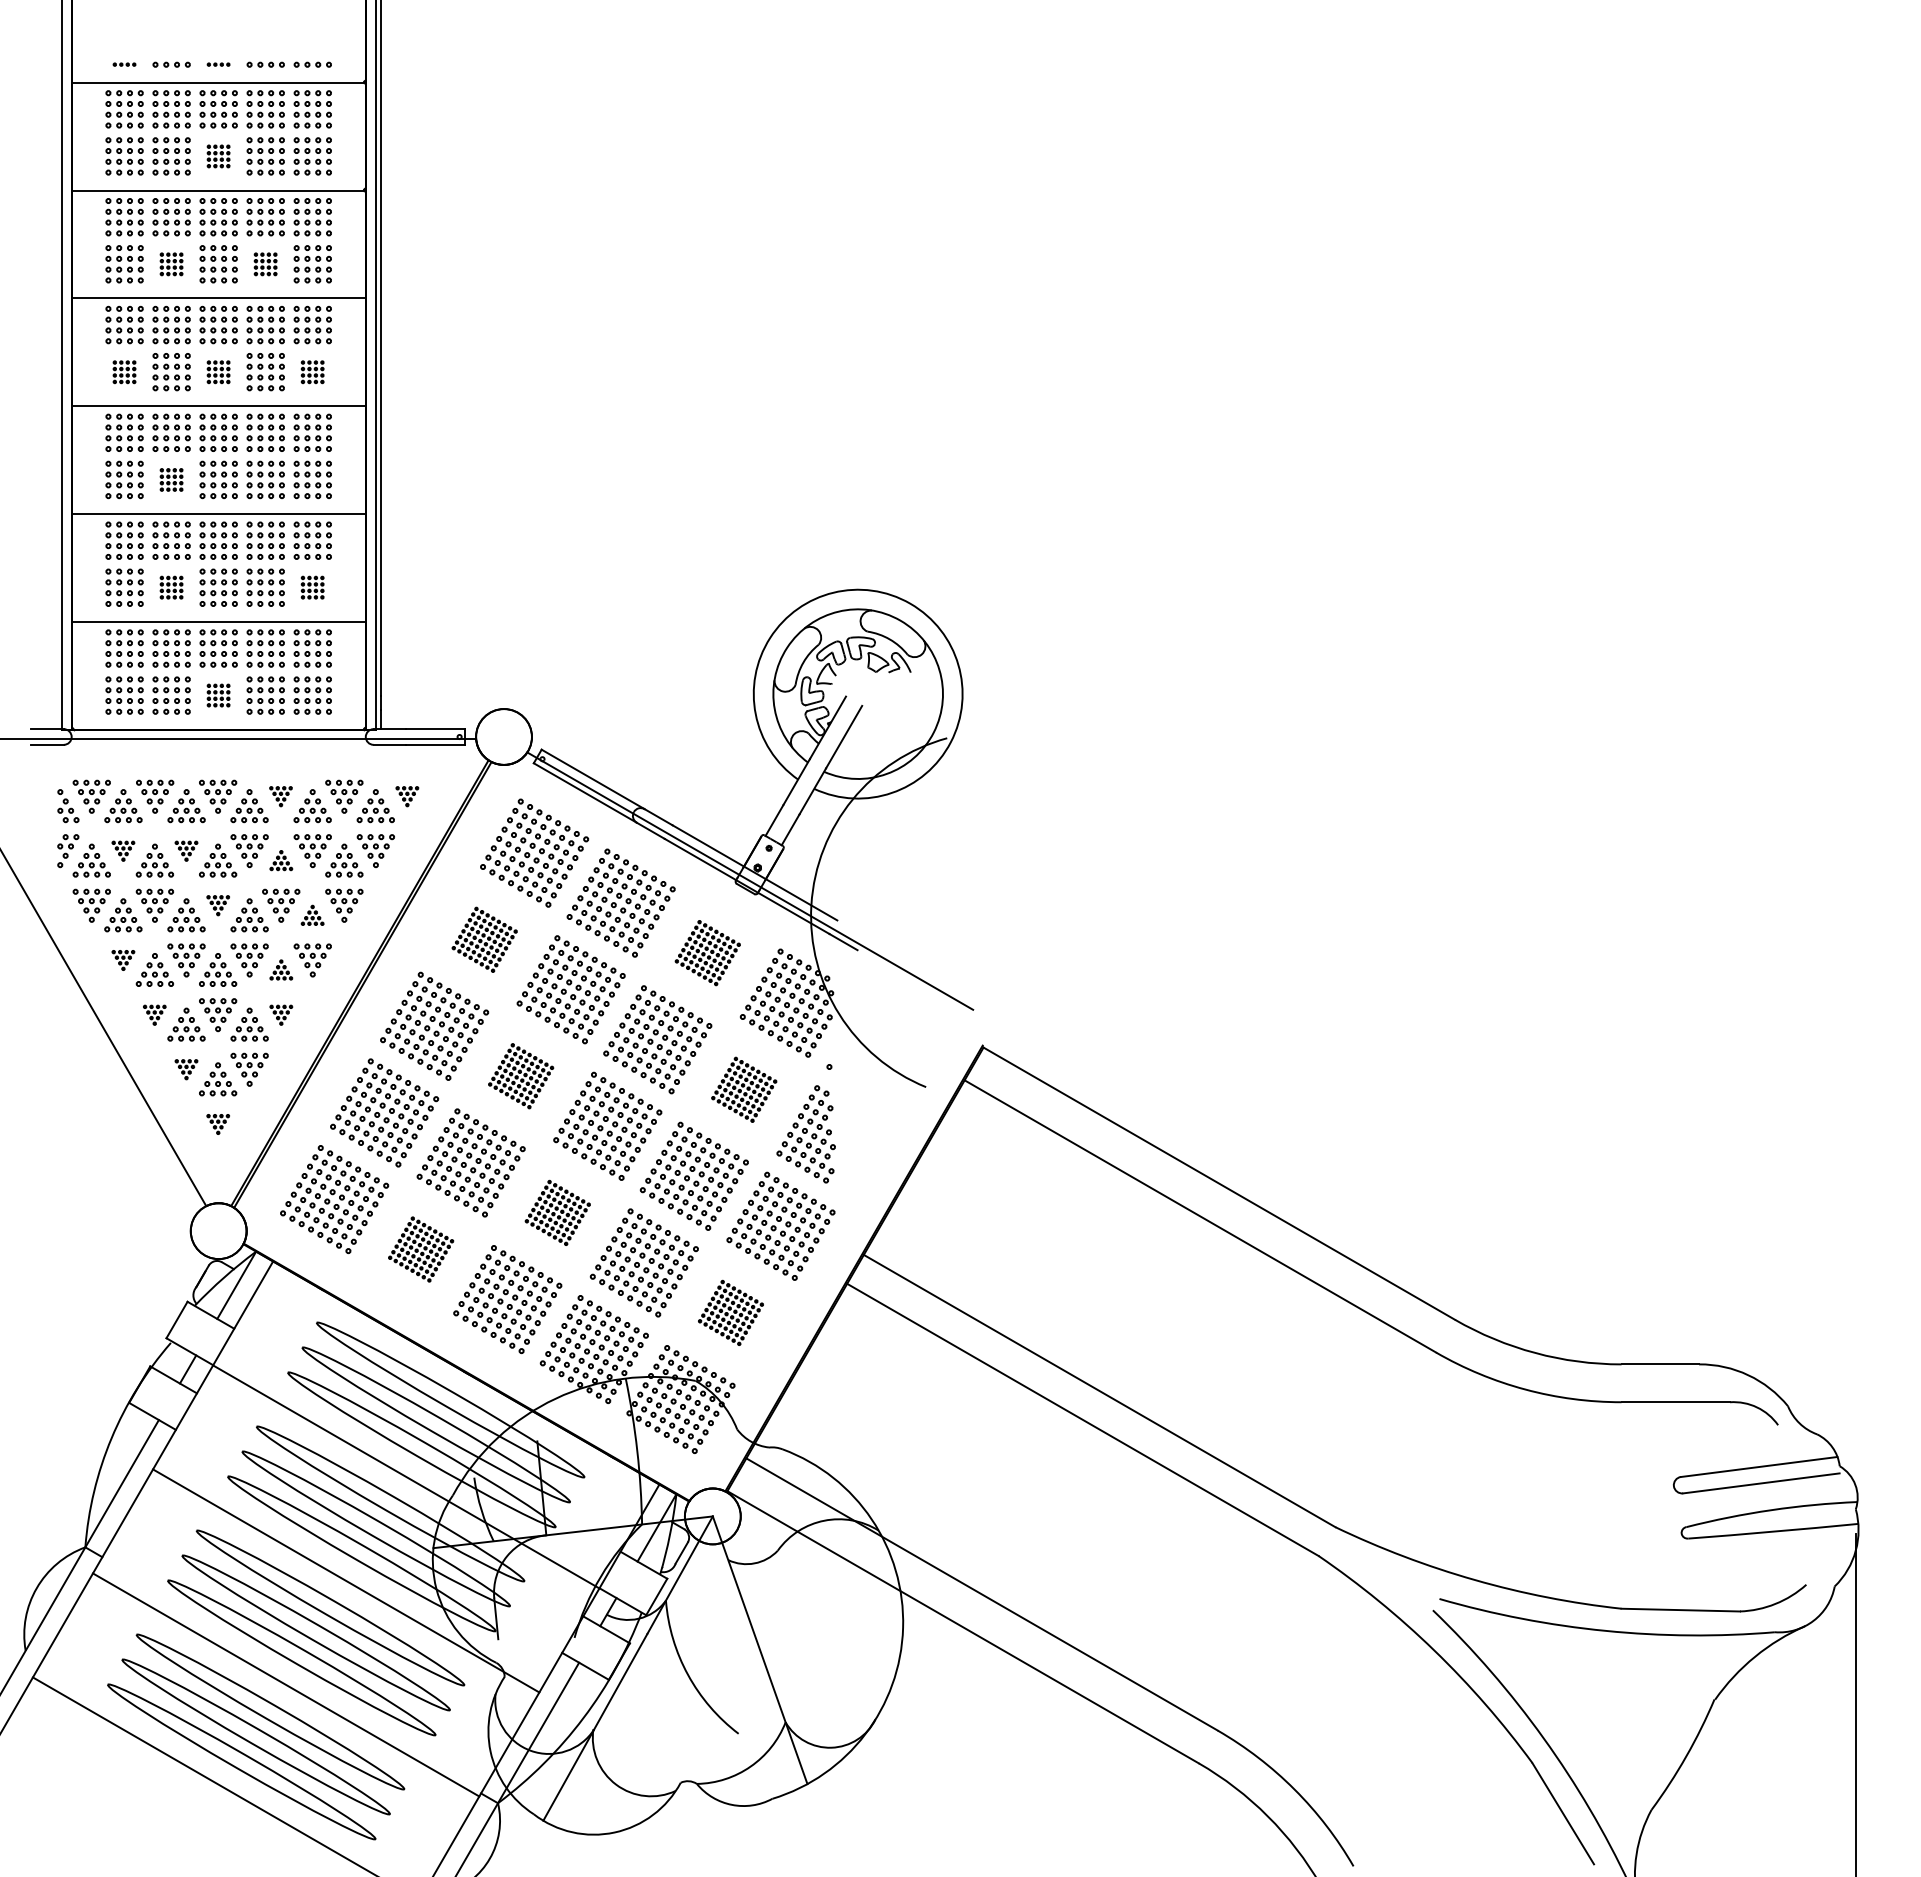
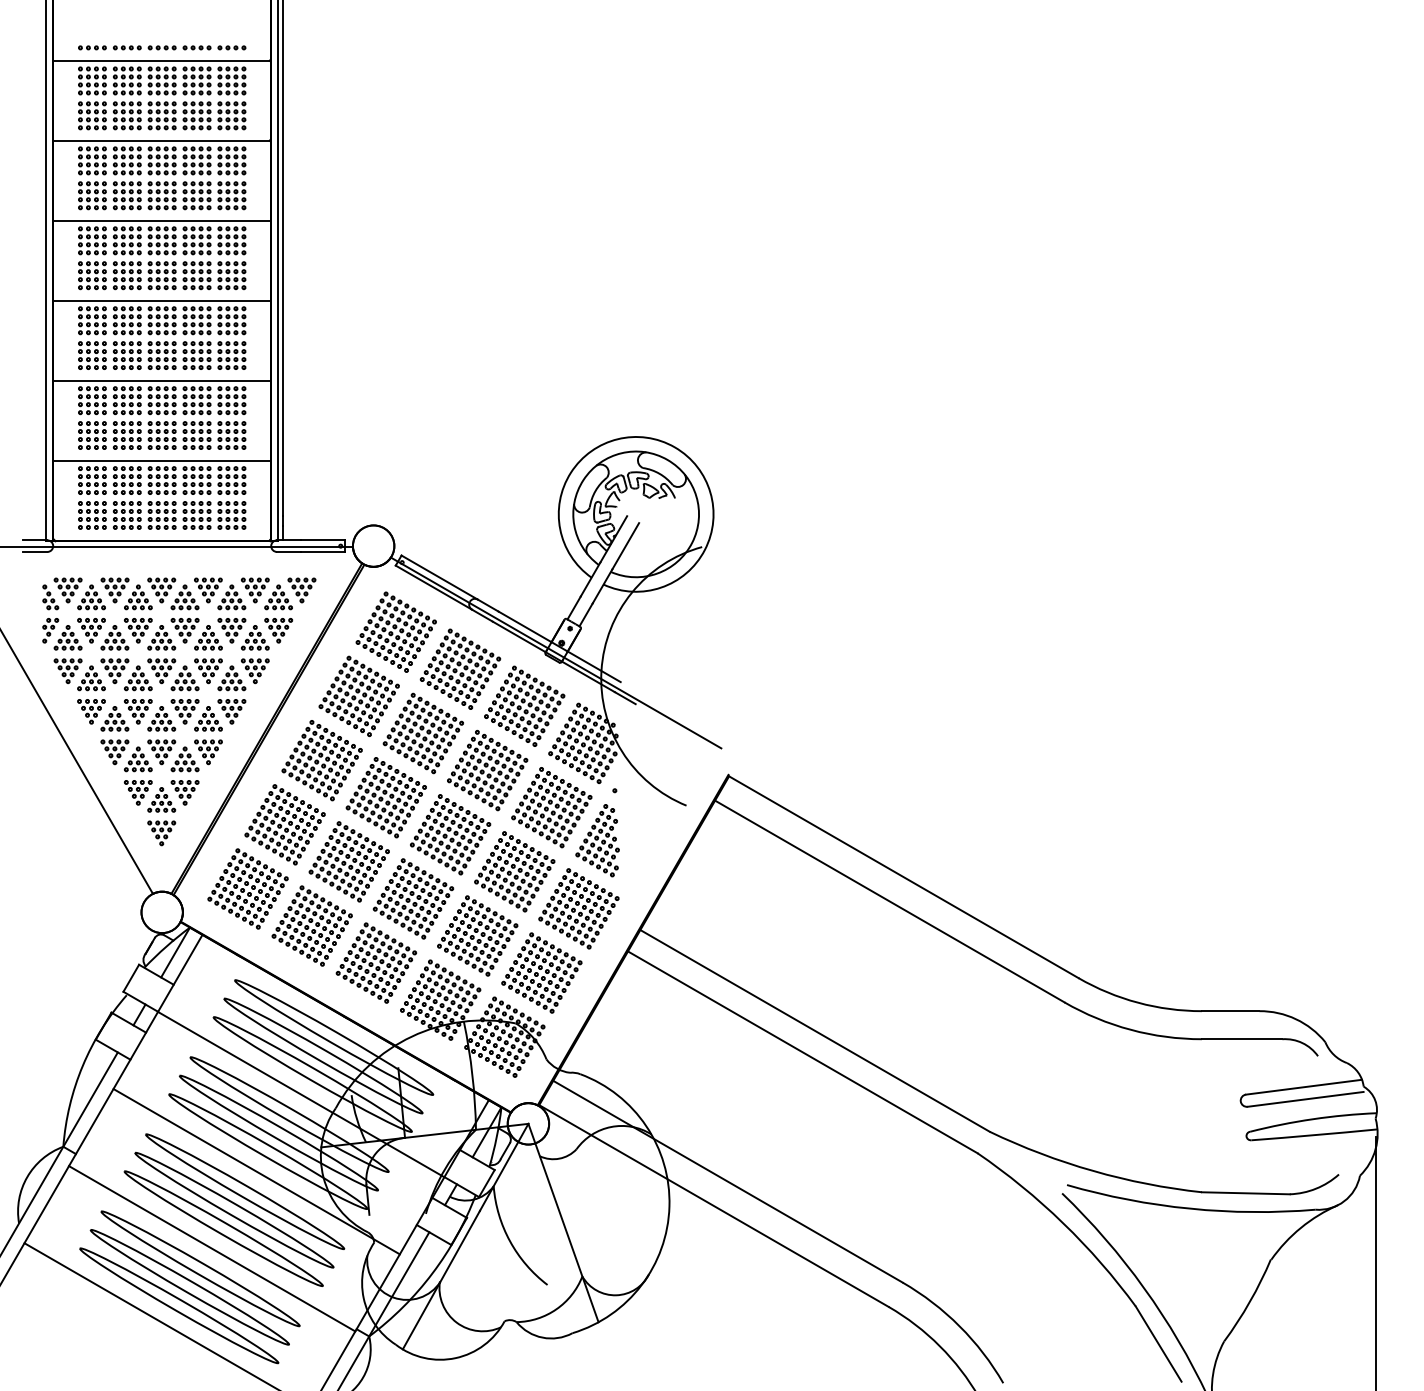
part: (124, 64) -> (92, 47), size x1.67
part: (218, 64) -> (162, 47), size x1.67
part: (218, 156) -> (162, 115), size x1.67
part: (171, 264) -> (127, 195), size x1.67
part: (265, 264) -> (196, 195), size x1.67
part: (124, 372) -> (92, 275), size x1.67
part: (218, 372) -> (162, 275), size x1.67
part: (312, 372) -> (231, 275), size x1.67
part: (171, 479) -> (127, 355), size x1.67
part: (171, 587) -> (127, 435), size x1.67
part: (312, 587) -> (231, 435), size x1.67
part: (218, 695) -> (162, 515), size x1.67
part: (280, 796) -> (207, 590), size x1.67
part: (407, 796) -> (302, 590), size x1.67
part: (123, 851) -> (91, 631), size x1.67
part: (186, 851) -> (138, 631), size x1.67
part: (281, 860) -> (208, 637), size x1.67
part: (218, 905) -> (162, 671), size x1.67
part: (312, 915) -> (231, 678), size x1.67
part: (484, 939) -> (359, 696), size x1.67
part: (707, 952) -> (524, 705), size x1.67
part: (123, 960) -> (91, 711), size x1.67
part: (281, 969) -> (208, 718), size x1.67
part: (154, 1015) -> (114, 752), size x1.67
part: (281, 1015) -> (208, 752), size x1.67
part: (186, 1069) -> (138, 792), size x1.67
part: (520, 1075) -> (385, 797), size x1.67
part: (743, 1089) -> (551, 807), size x1.67
part: (218, 1124) -> (162, 833), size x1.67
part: (557, 1212) -> (413, 898), size x1.67
part: (420, 1249) -> (311, 926), size x1.67
part: (730, 1312) -> (541, 972), size x1.67

